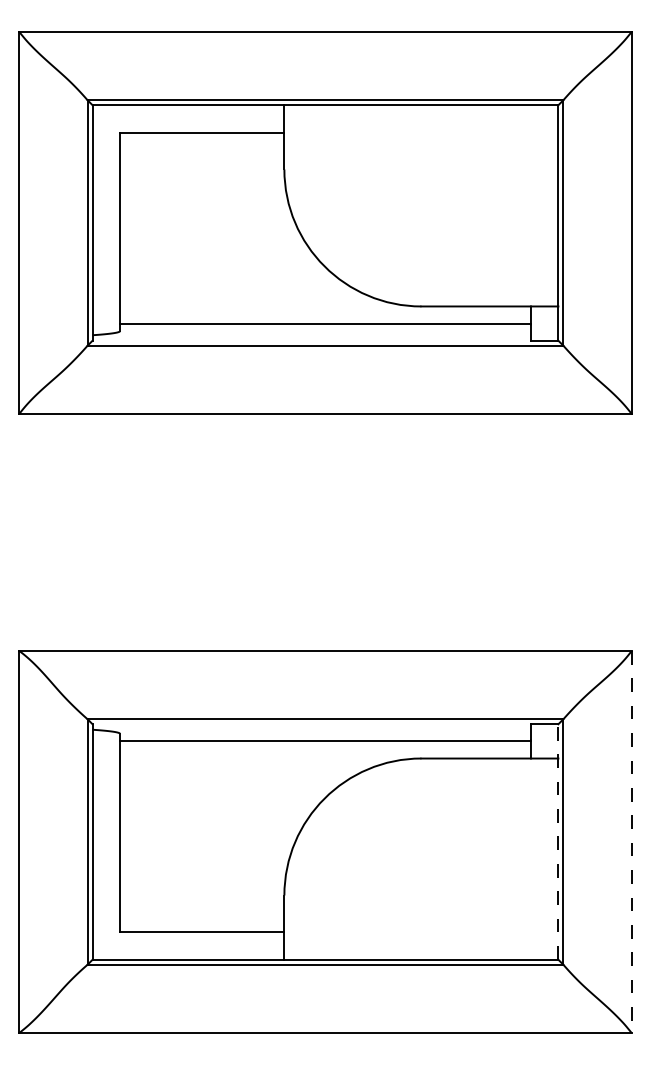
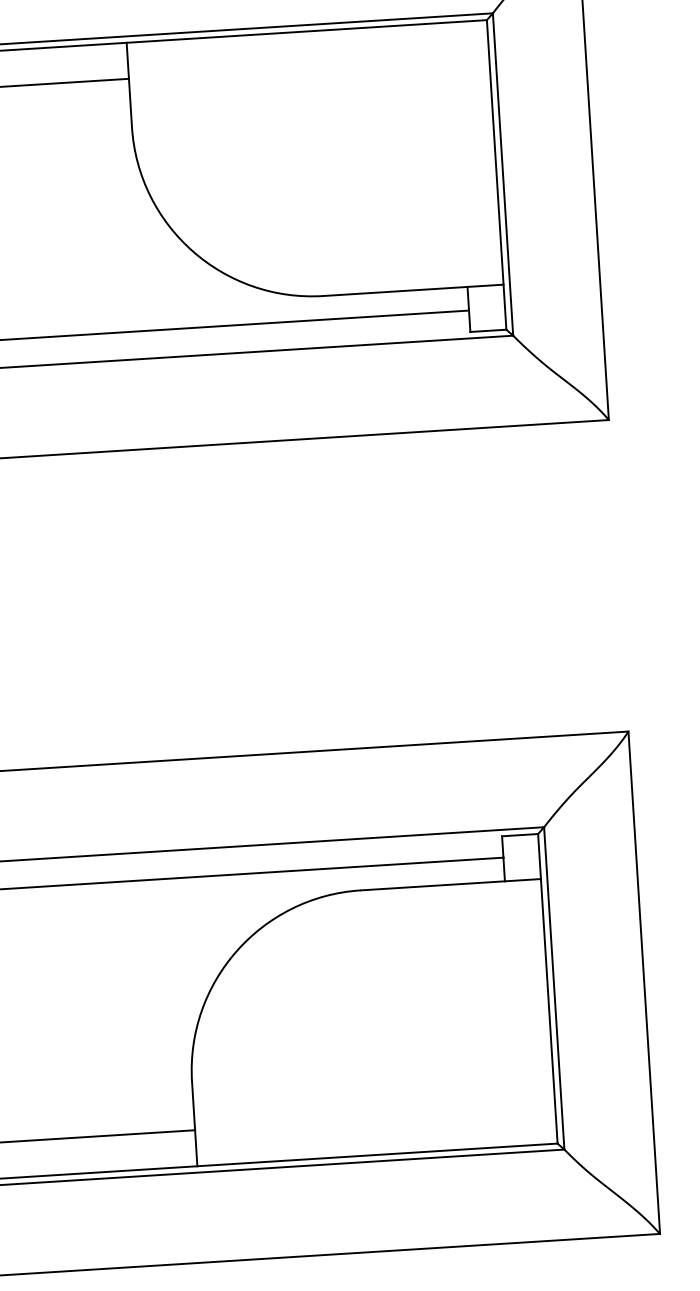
line: (558, 842) -> (548, 989), dashed -> solid
line: (631, 842) -> (644, 983), dashed -> solid

